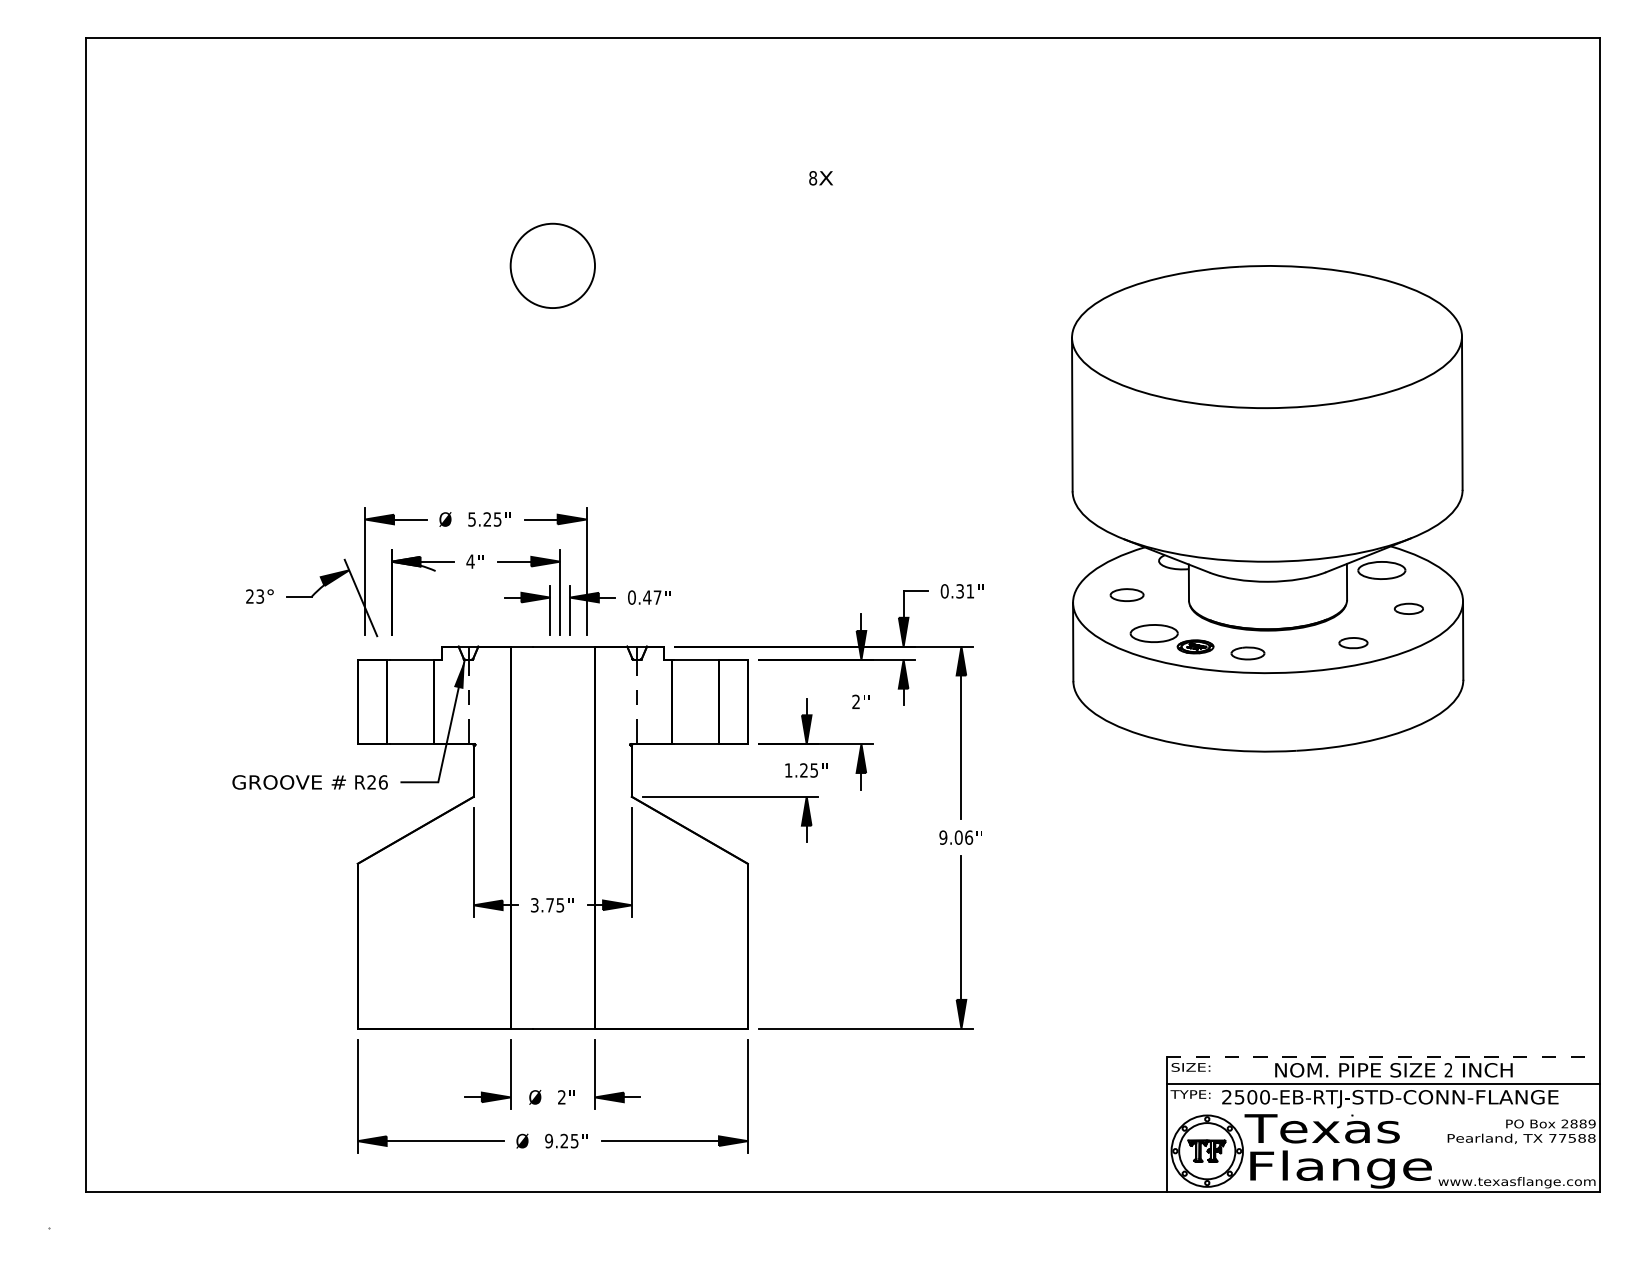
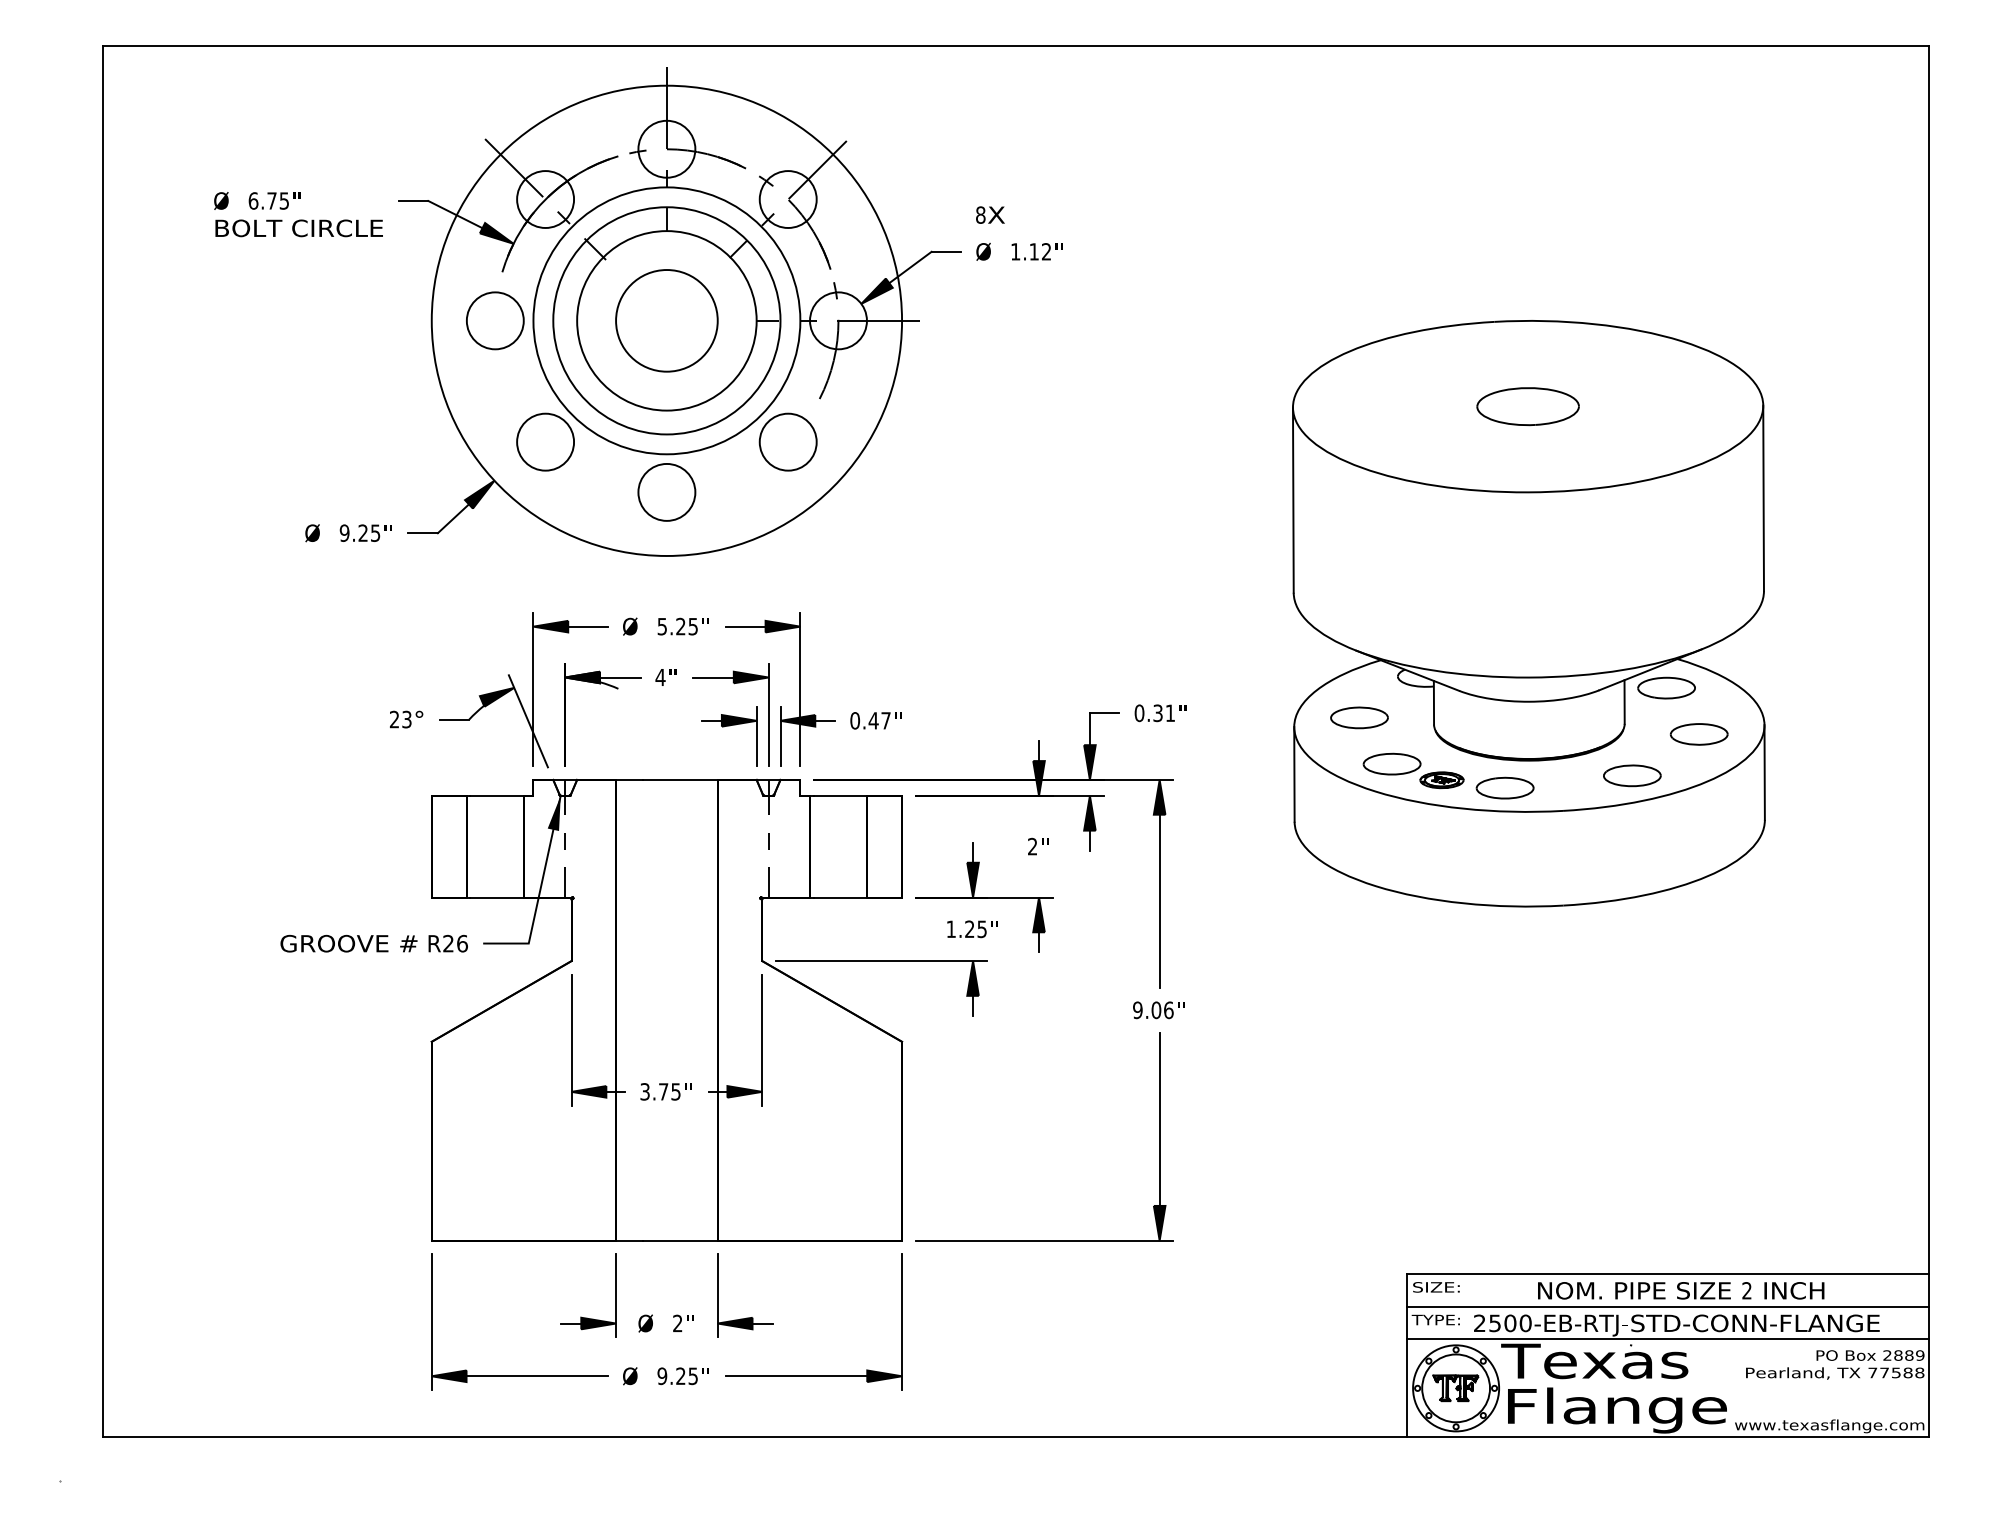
part: (528, 258) -> (637, 311), added
part: (1266, 336) -> (1527, 405), added
part: (466, 565) -> (655, 682), moved
part: (1126, 594) -> (1358, 717), size x1.43
part: (1408, 608) -> (1698, 733), size x1.67
part: (1353, 642) -> (1632, 774), size x1.67
part: (1247, 653) -> (1504, 788), size x1.43
line: (1383, 1056) -> (1668, 1274), dashed -> solid
line: (1382, 1110) -> (1667, 1339), added

